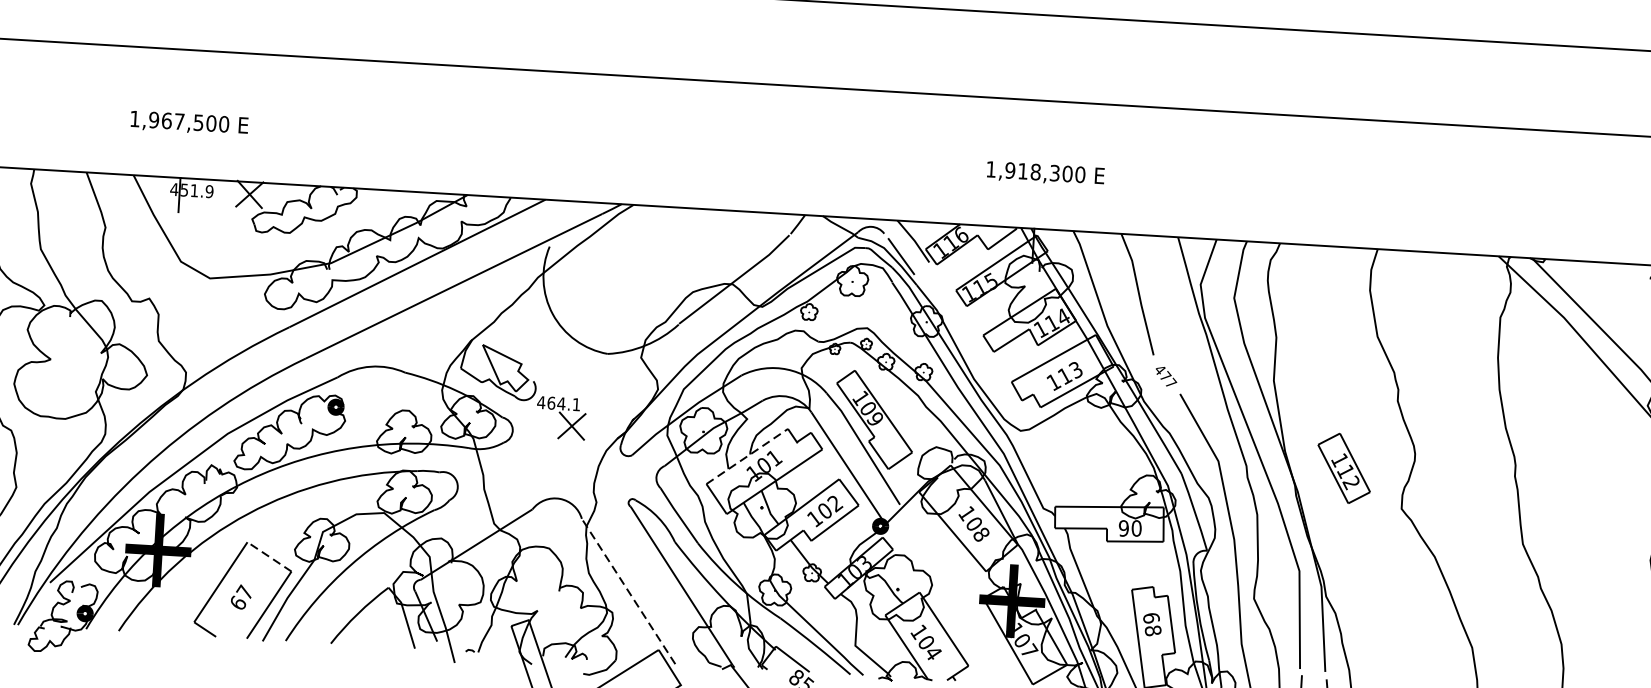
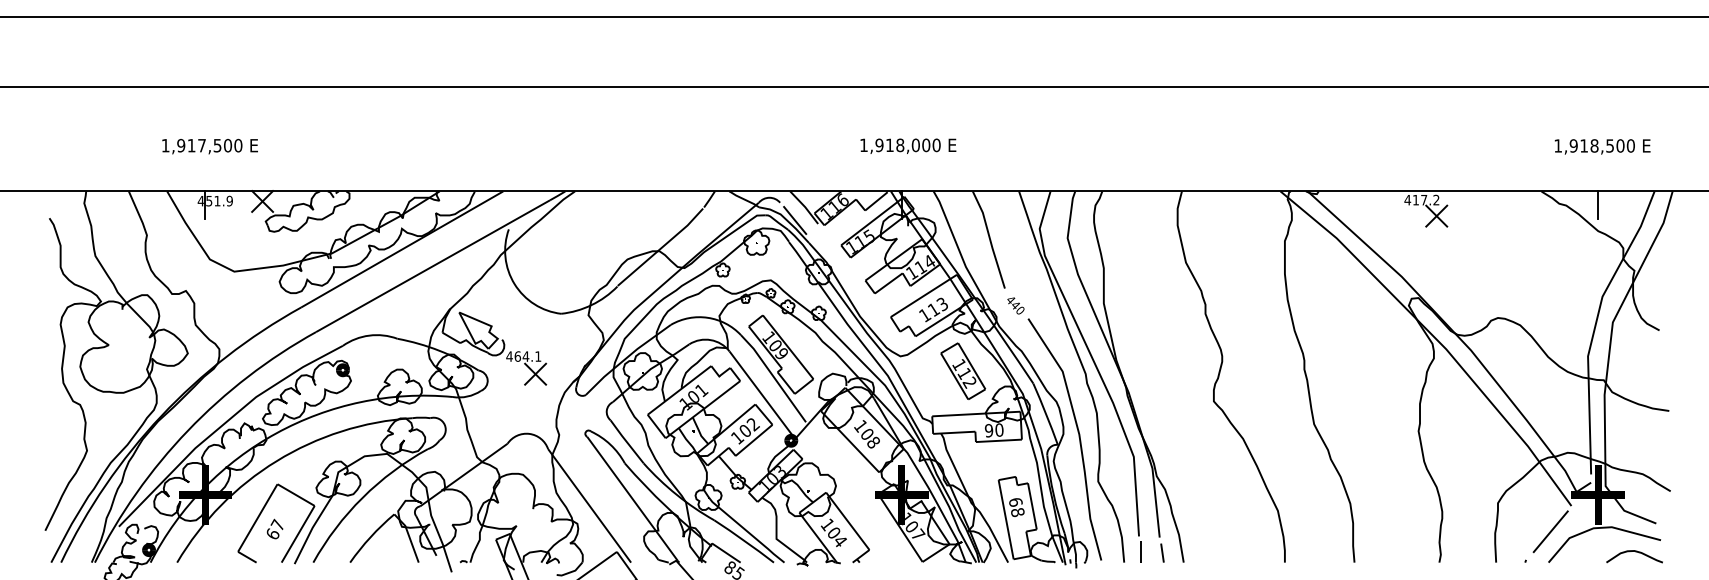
text: (166, 120) -> (191, 145), 1,967,500 -> 1,917,500
text: (1054, 173) -> (915, 145), 1,918,300 -> 1,918,000
text: (1168, 379) -> (1018, 307), 477 -> 440
line: (747, 456) -> (679, 390), dashed -> solid
part: (1344, 467) -> (963, 370), moved
line: (269, 557) -> (296, 495), dashed -> solid
line: (628, 591) -> (589, 505), dashed -> solid

